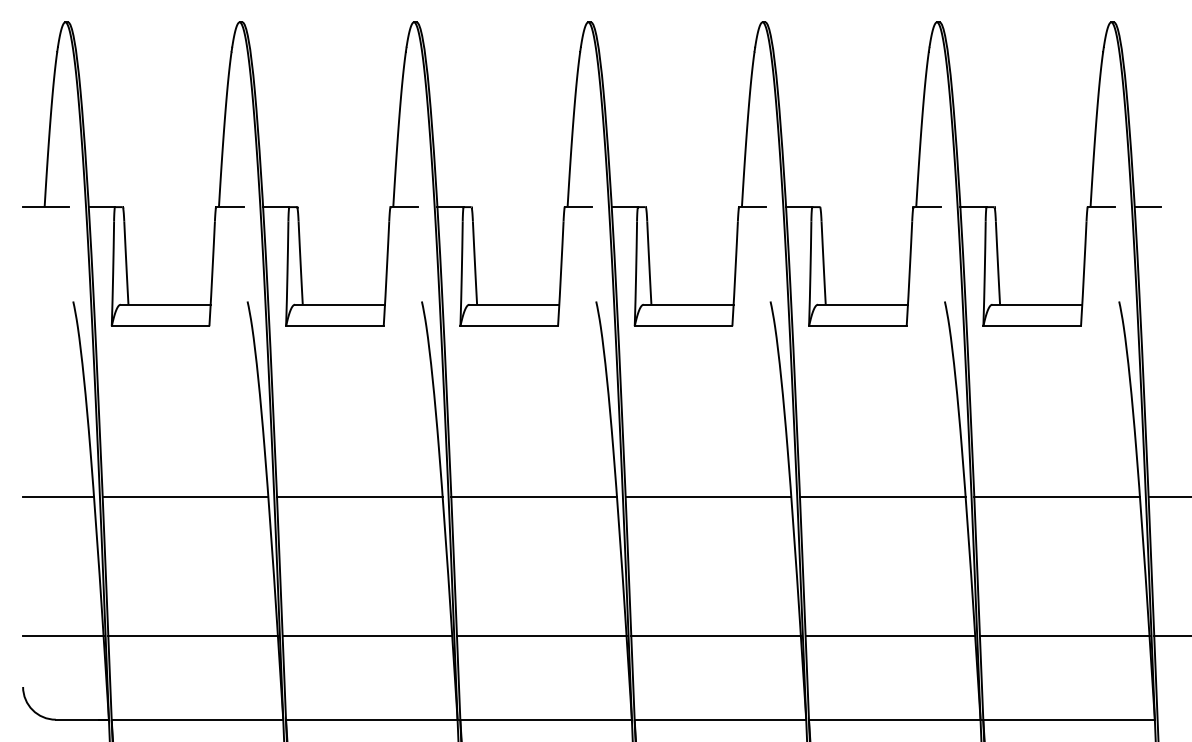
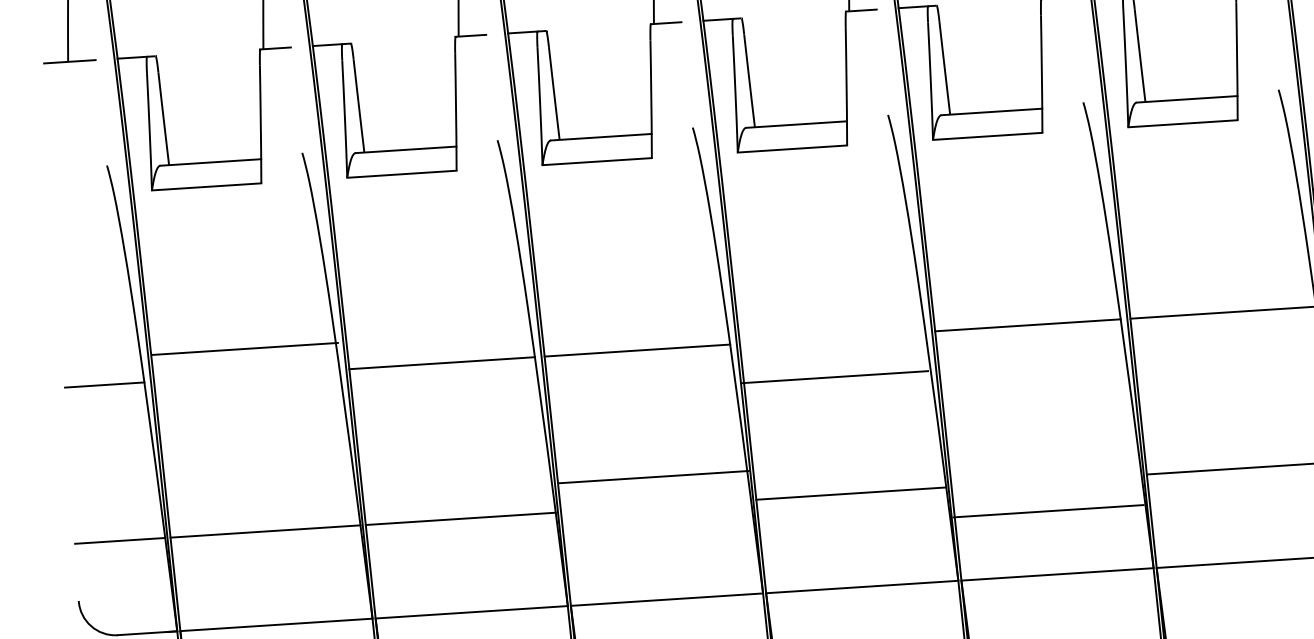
line: (185, 496) -> (245, 348), moved
line: (708, 496) -> (835, 377), moved
line: (541, 635) -> (653, 476), moved
line: (890, 635) -> (1048, 510), moved

